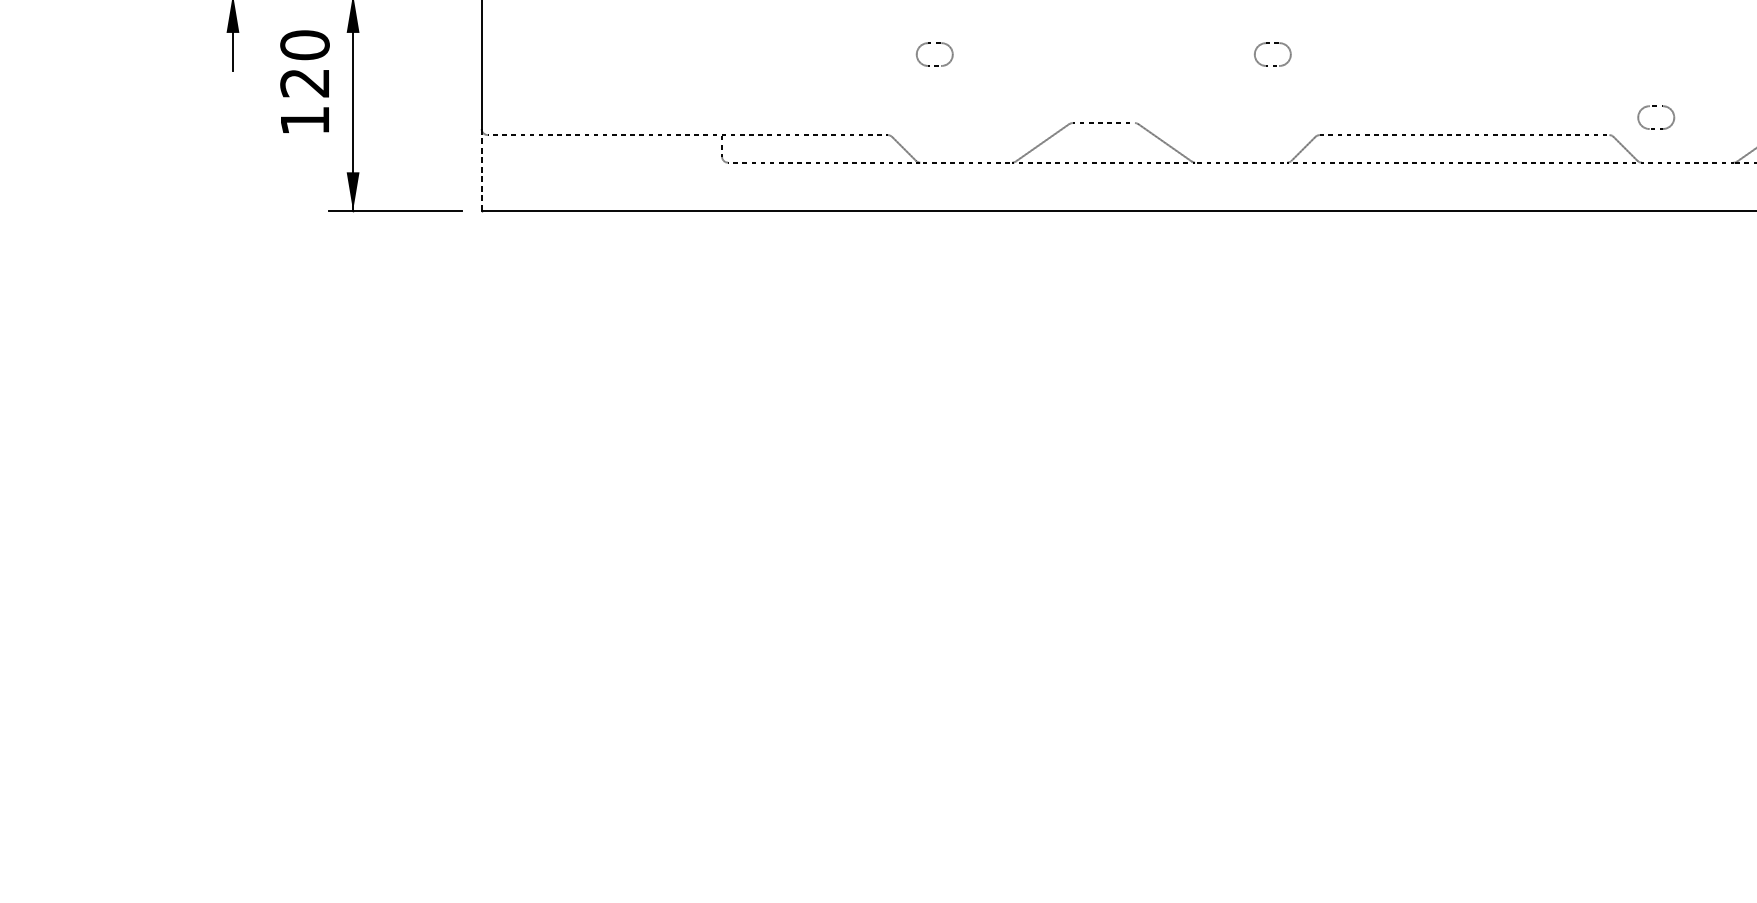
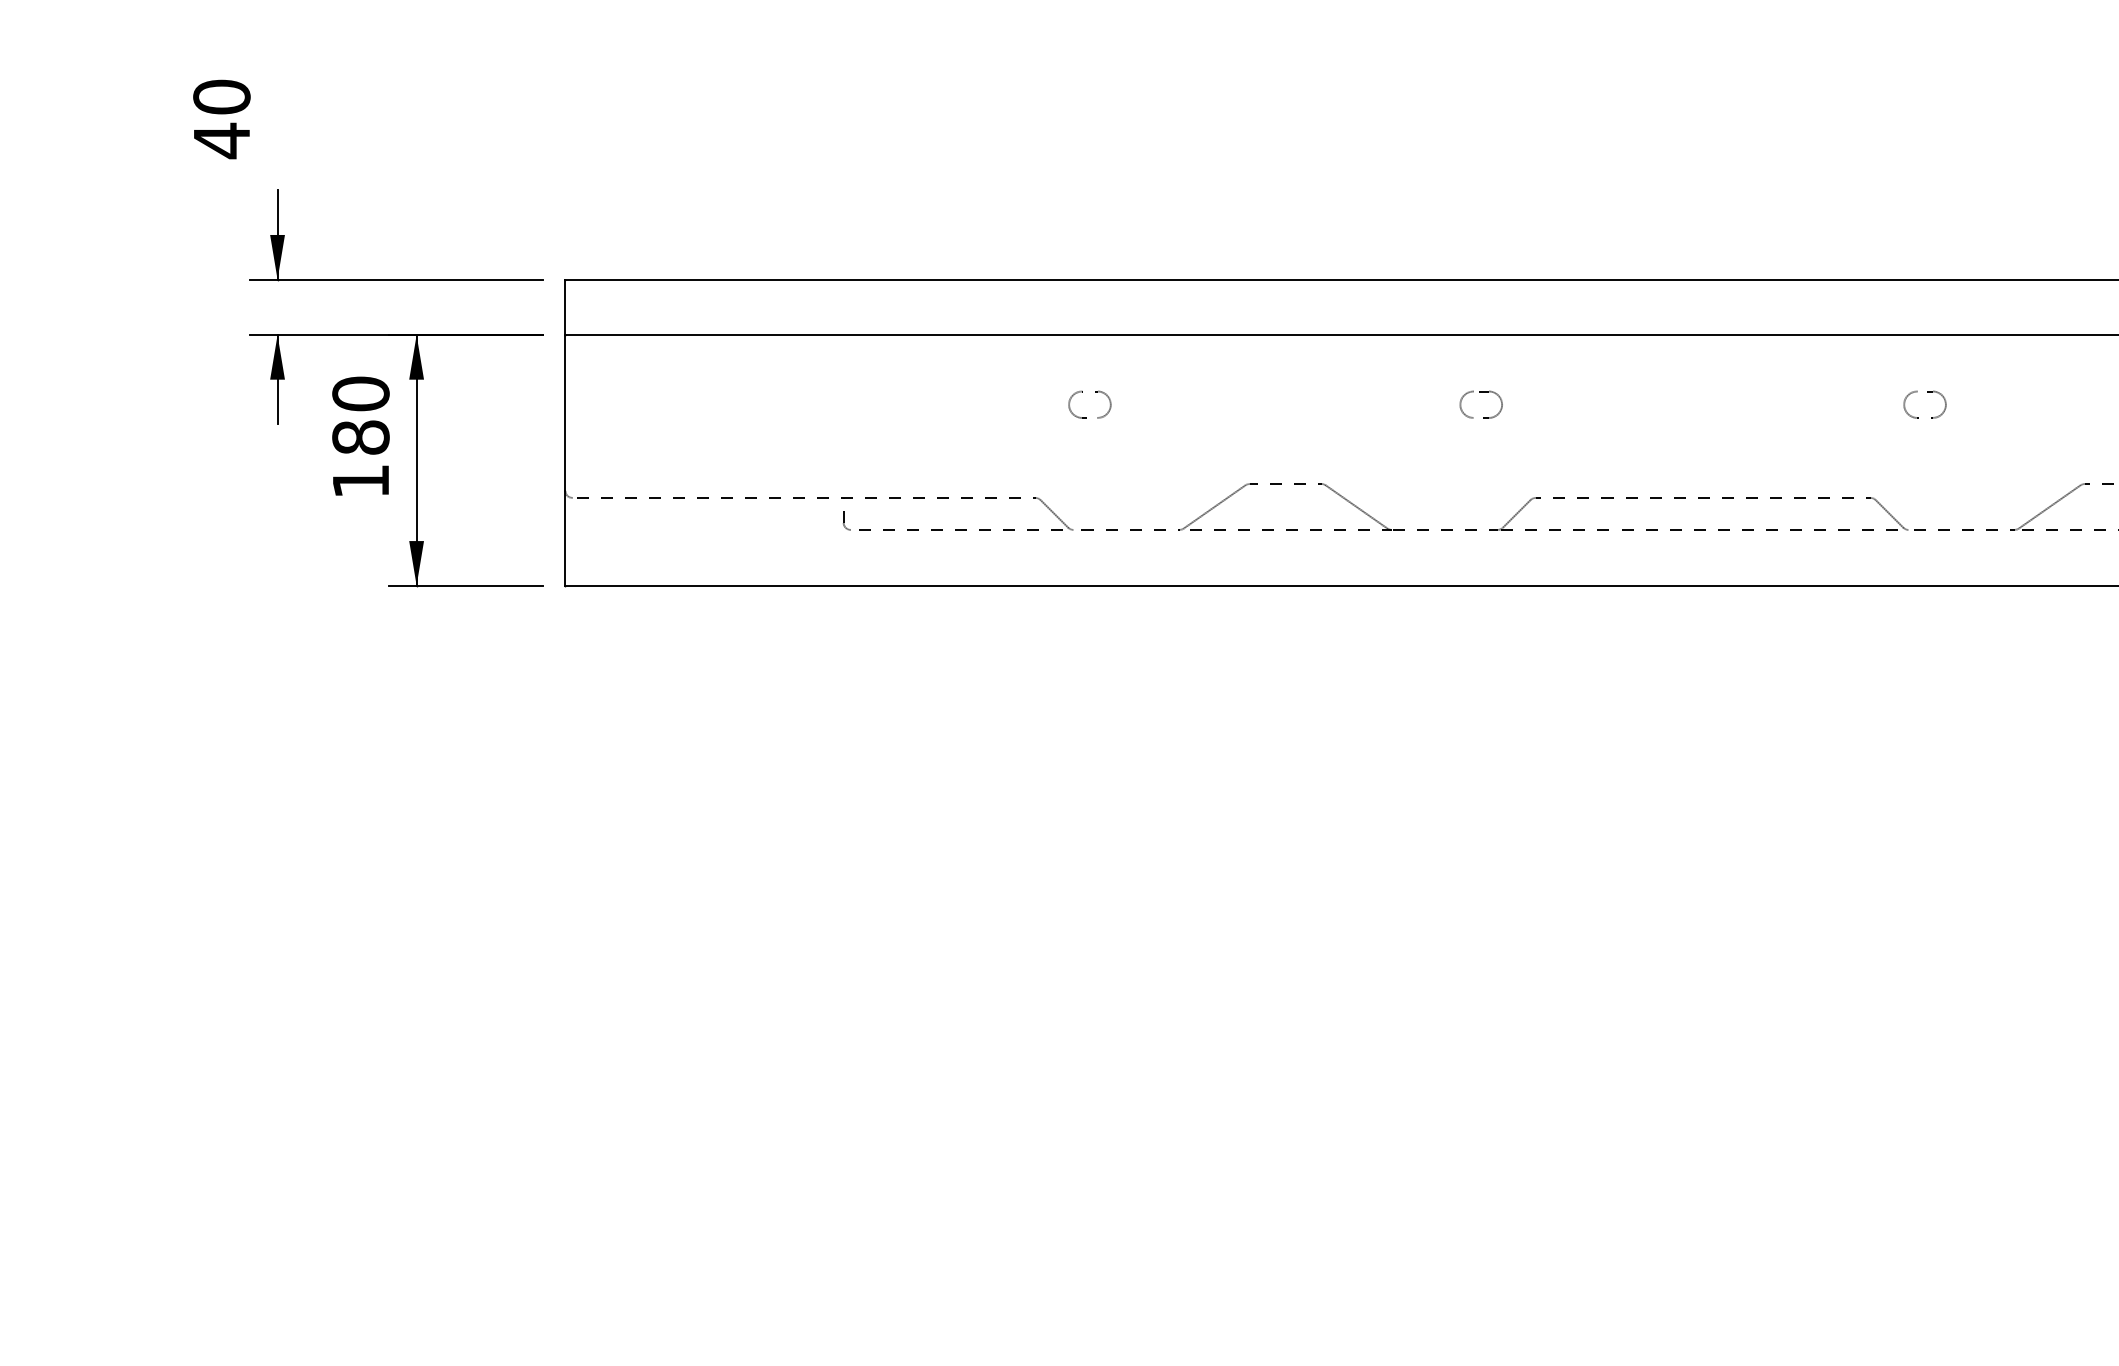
text: (304, 82) -> (360, 437), 120 -> 180
part: (1658, 107) -> (1927, 392), moved
line: (481, 169) -> (565, 537), dashed -> solid

